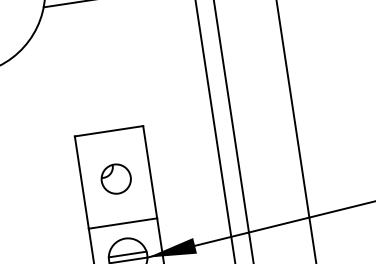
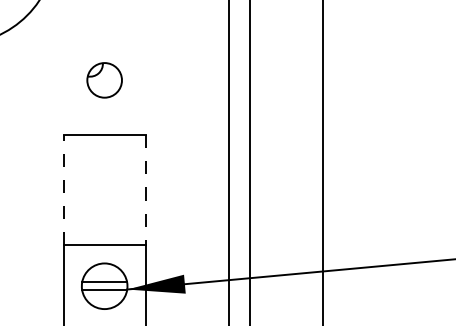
line: (150, 172) -> (145, 190), solid -> dashed
part: (116, 179) -> (104, 80), moved
line: (81, 181) -> (63, 189), solid -> dashed

